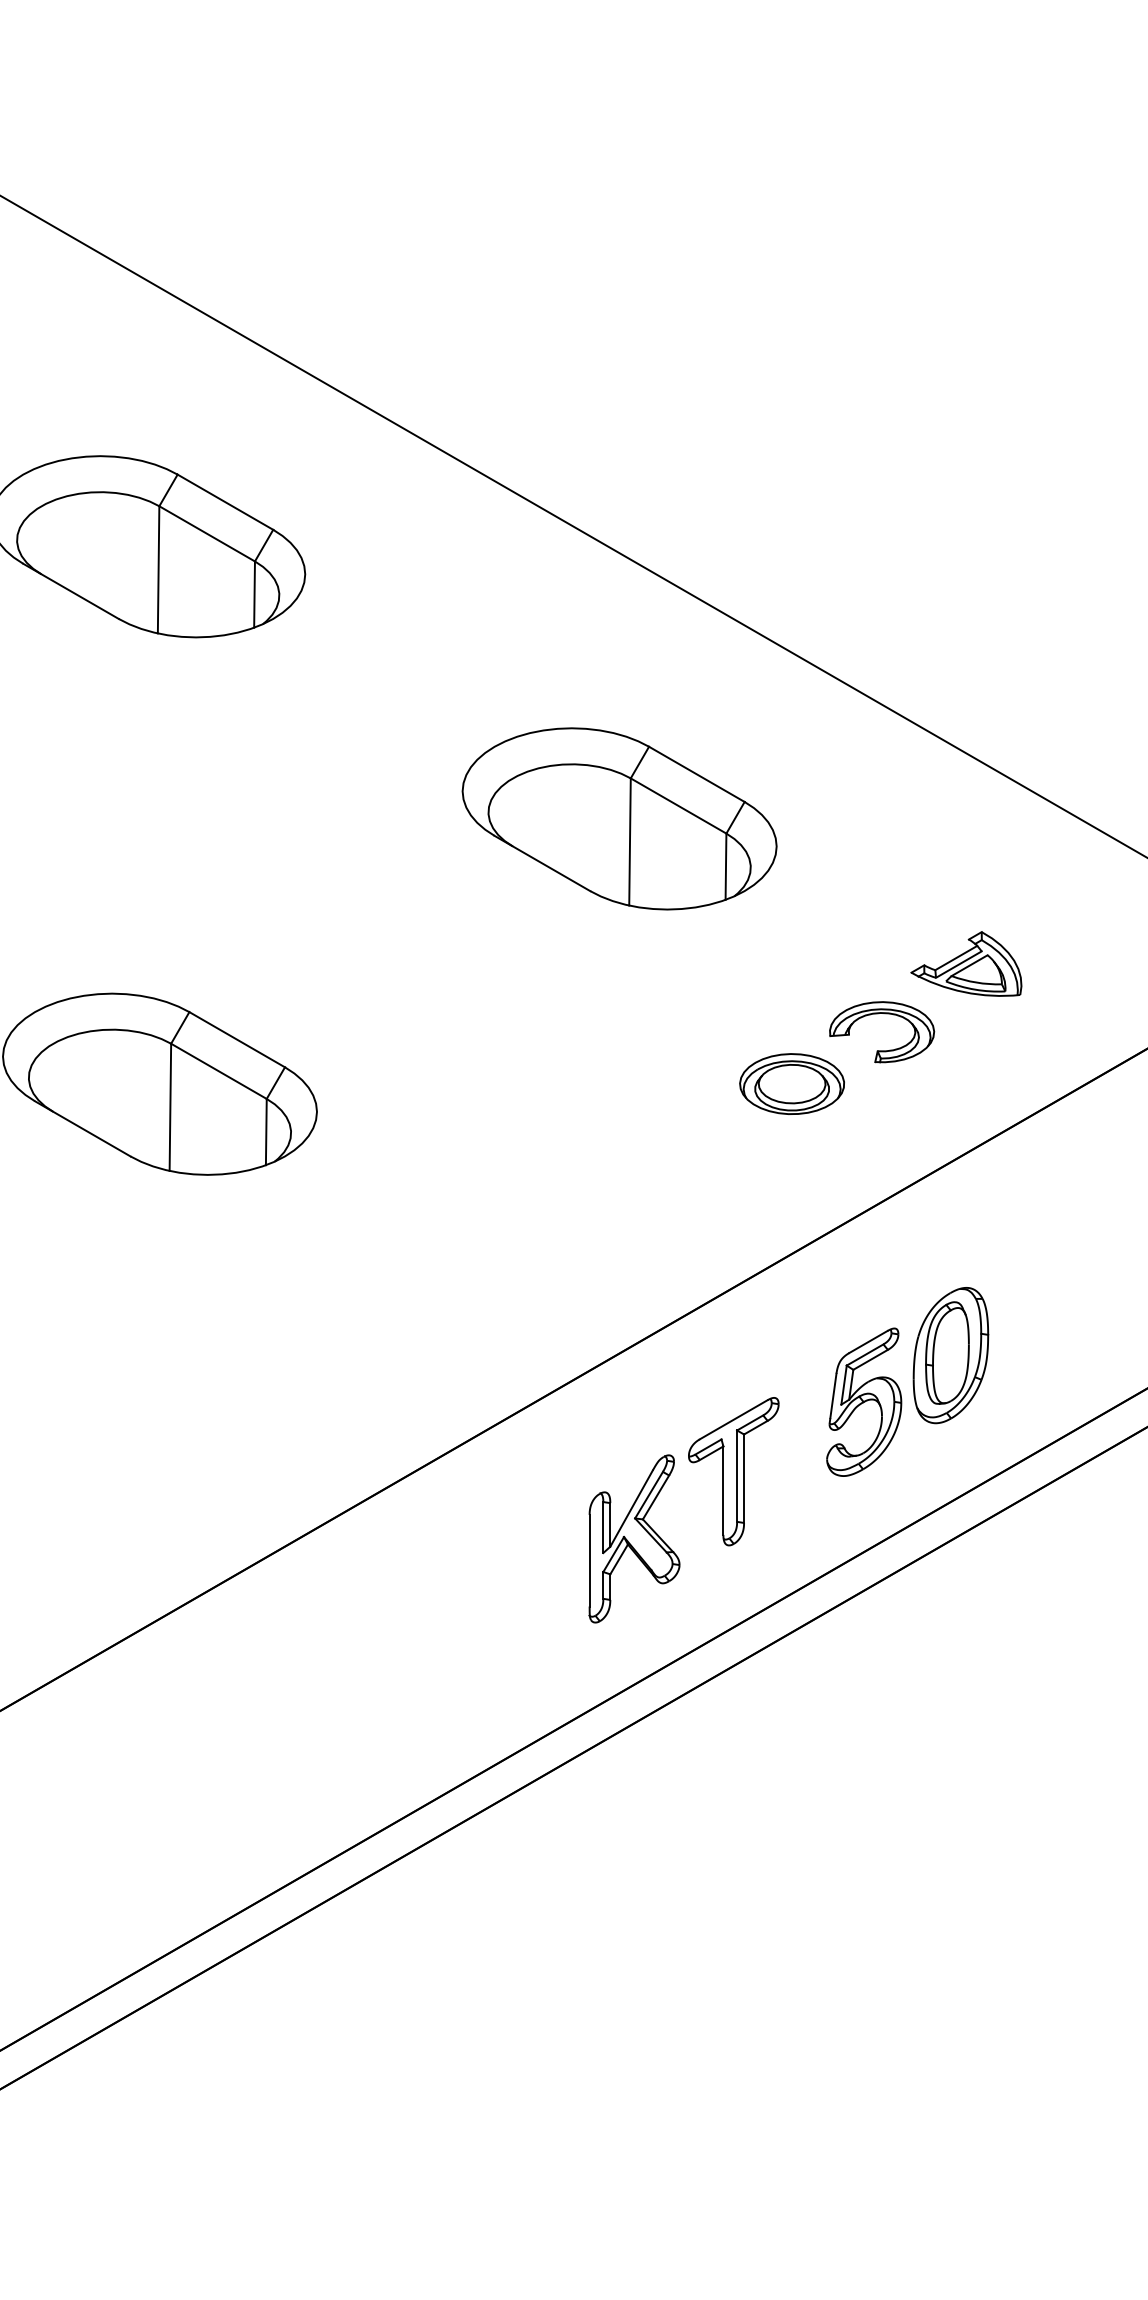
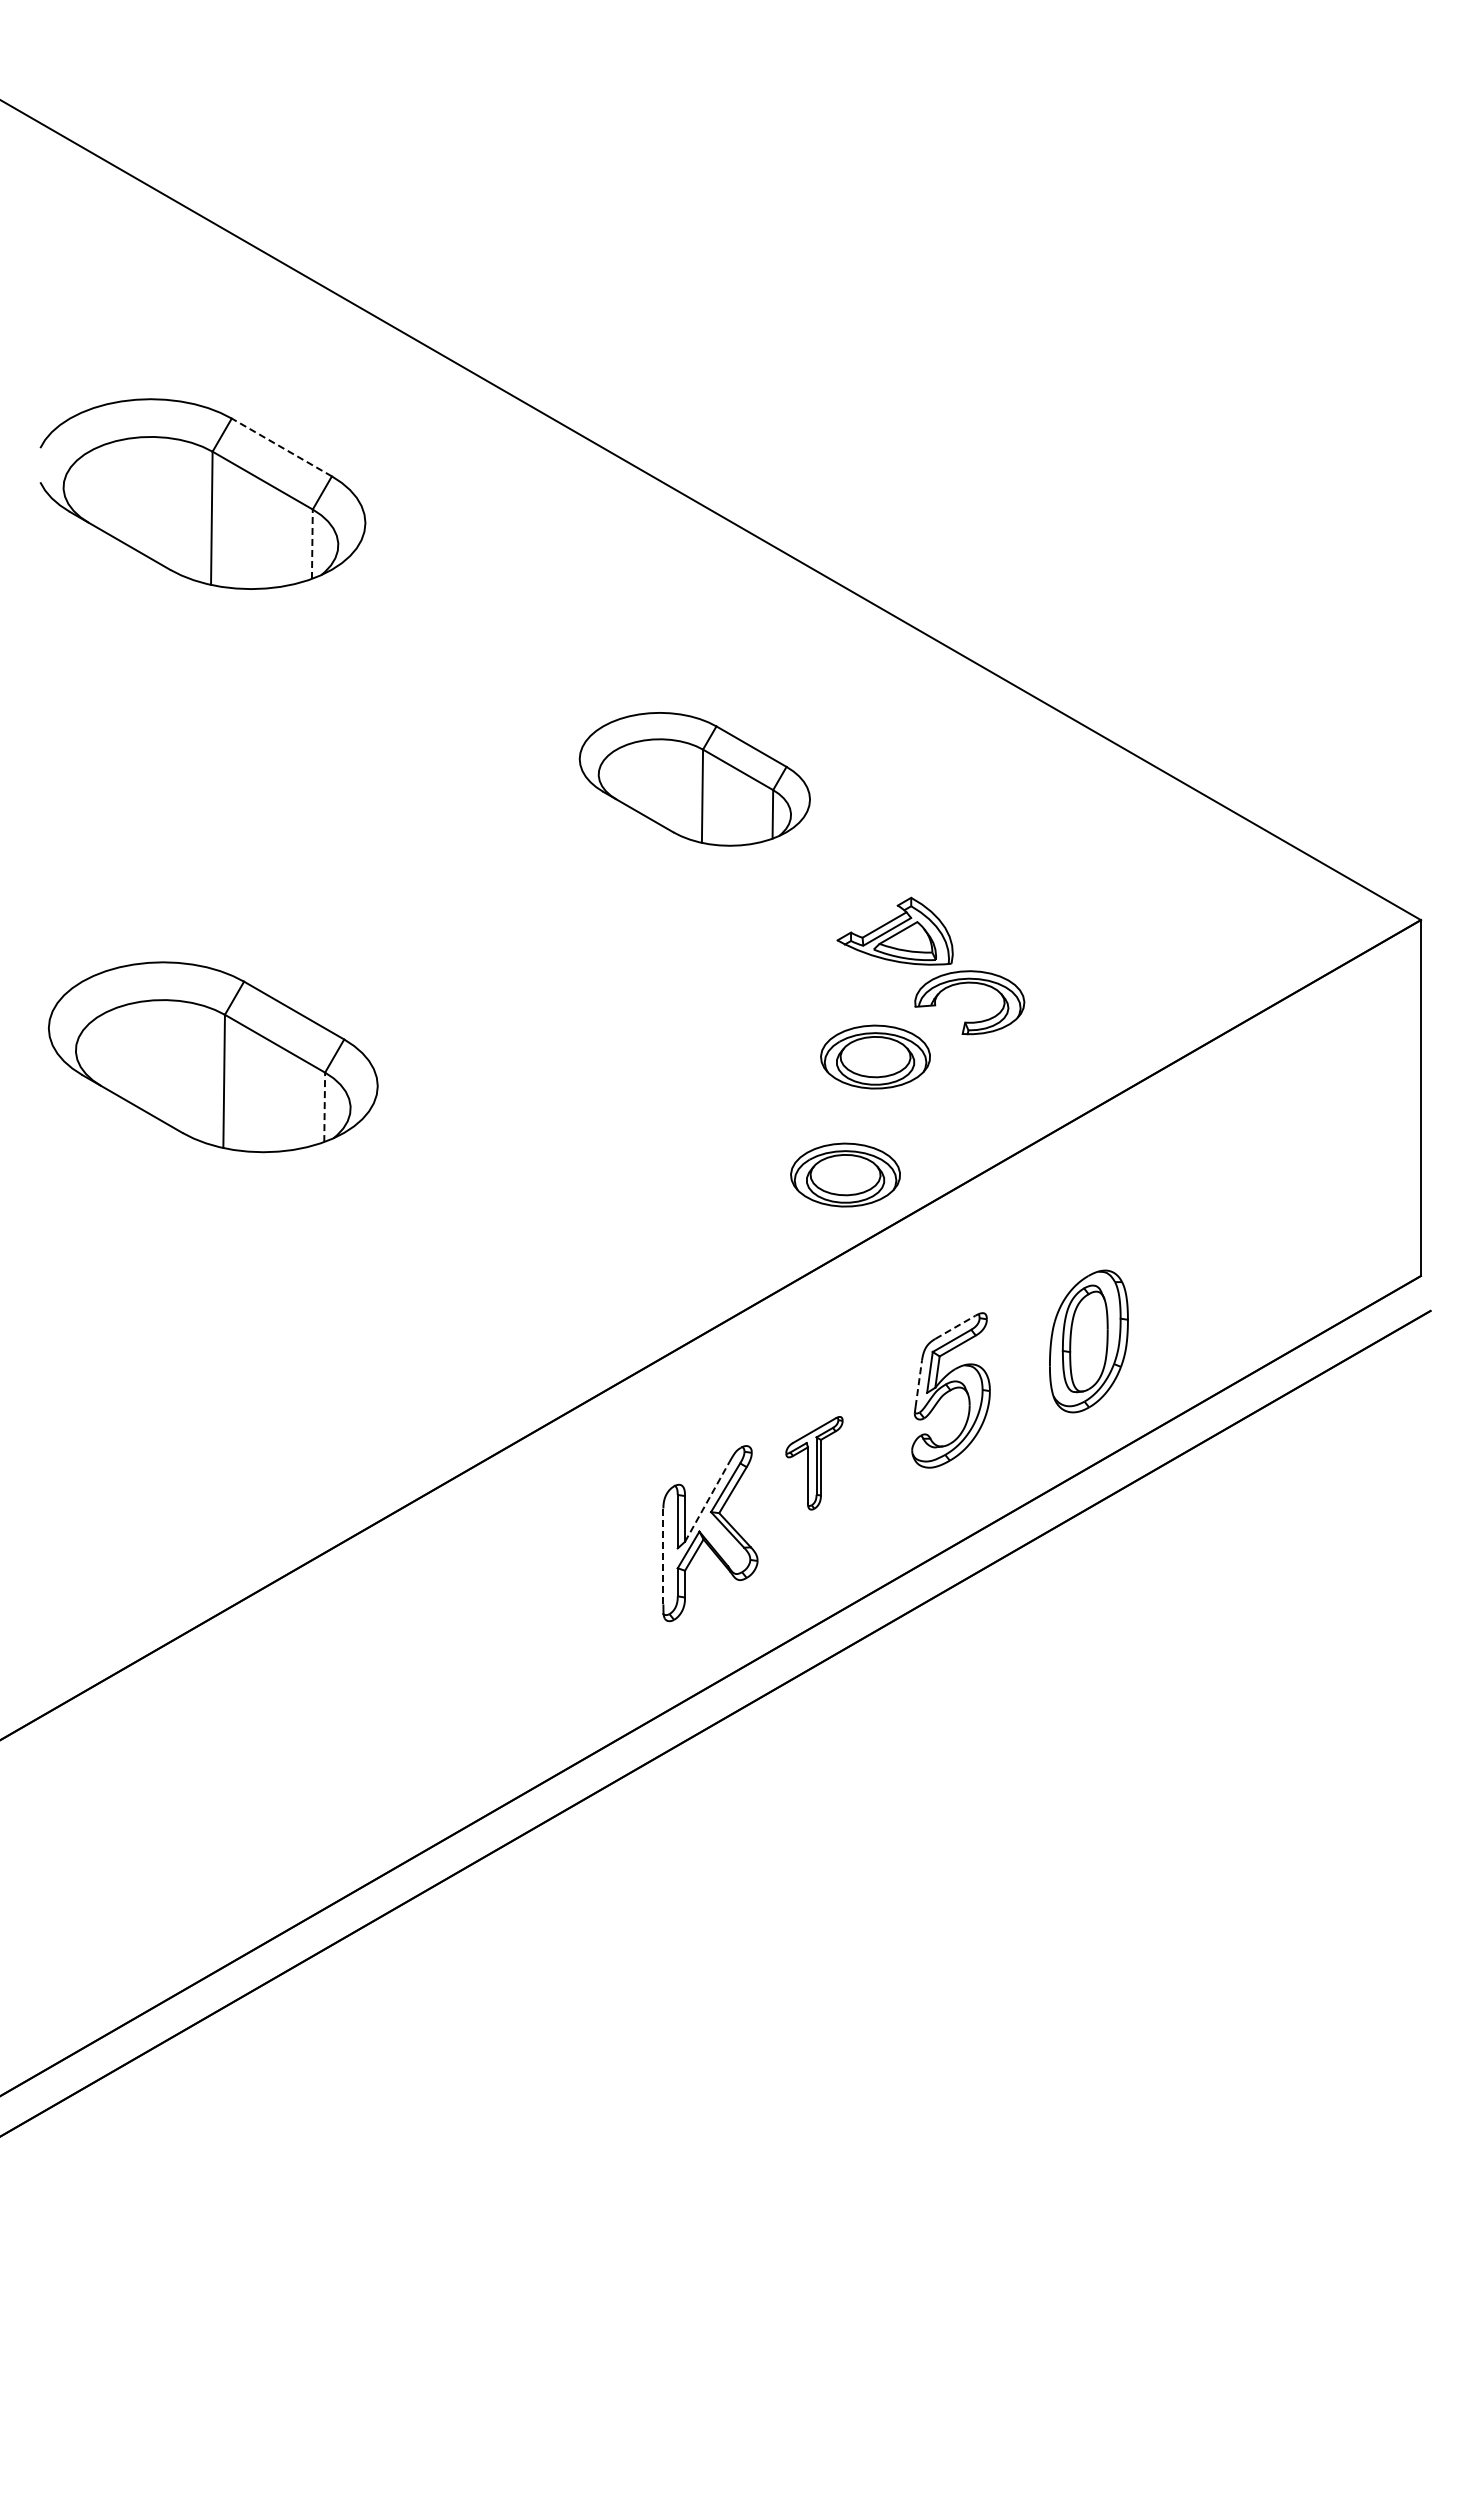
line: (225, 502) -> (281, 447), solid -> dashed
line: (254, 594) -> (312, 544), solid -> dashed
part: (619, 819) -> (694, 779), size x0.7
part: (965, 963) -> (894, 930), moved
line: (266, 1132) -> (324, 1107), solid -> dashed
part: (763, 1196) -> (845, 1174), added
line: (868, 1342) -> (955, 1327), solid -> dashed
part: (950, 1355) -> (1088, 1341), moved
line: (833, 1395) -> (918, 1383), solid -> dashed
part: (733, 1472) -> (814, 1463), size x0.6
line: (631, 1508) -> (707, 1501), solid -> dashed
line: (589, 1560) -> (663, 1556), solid -> dashed

